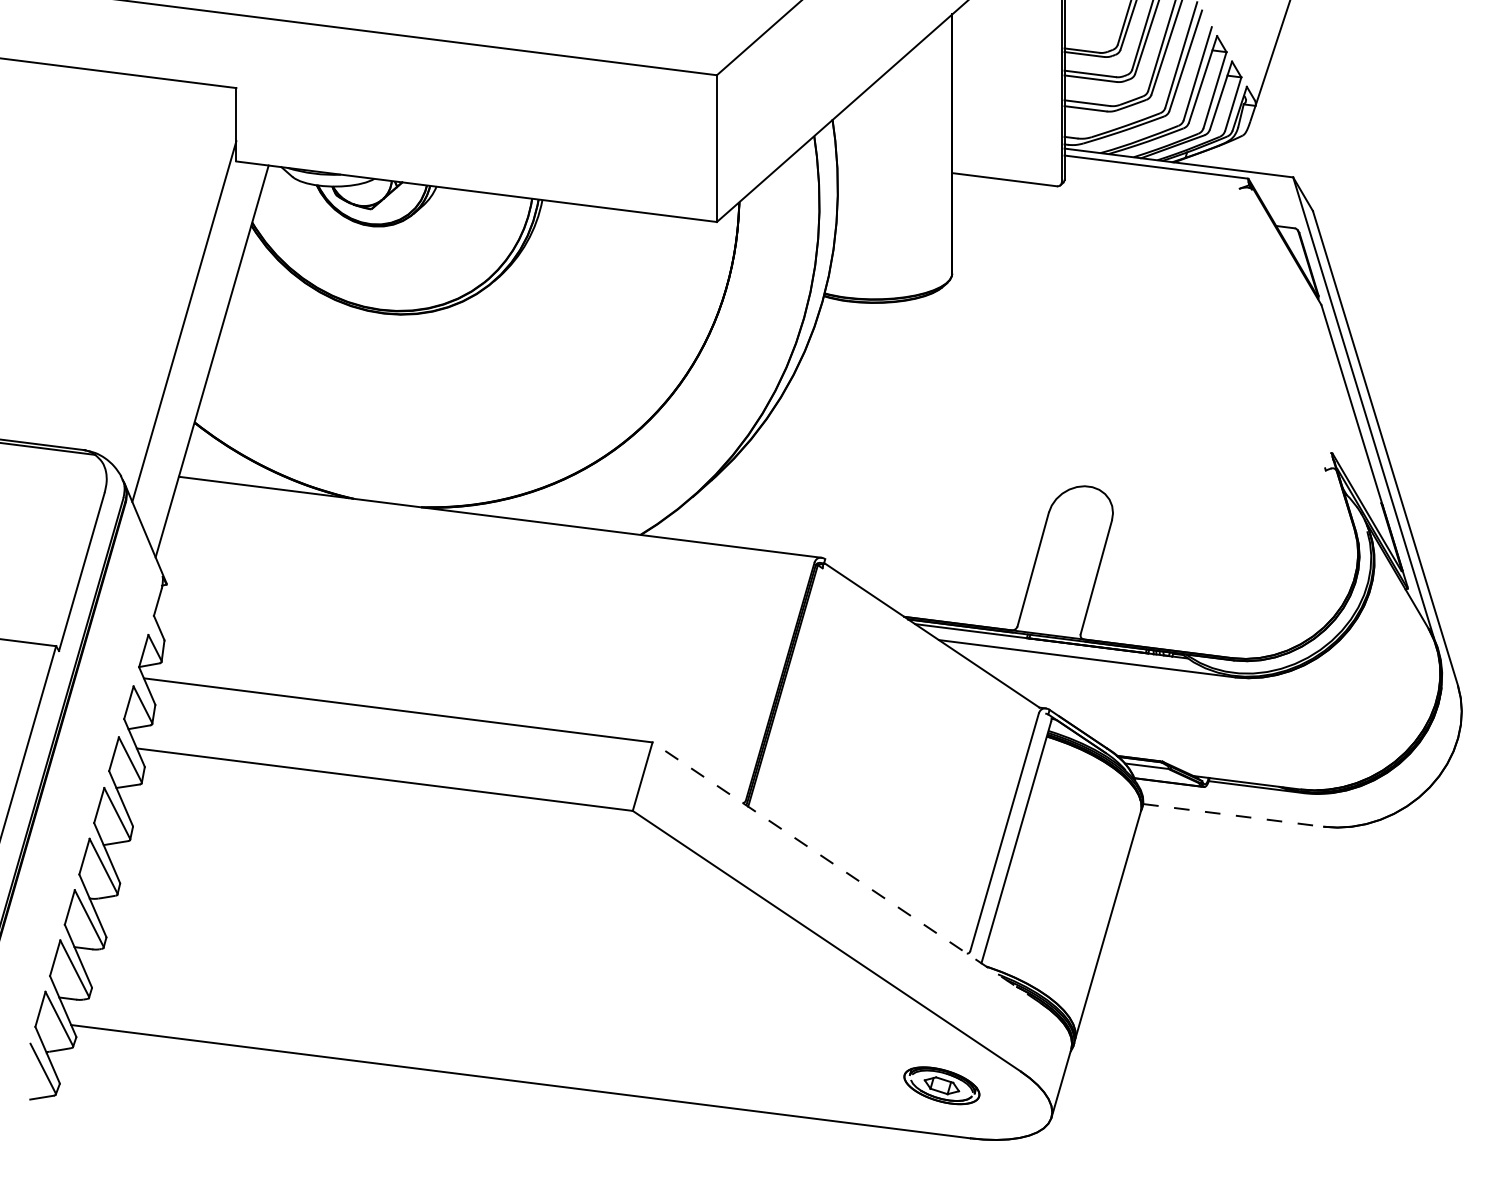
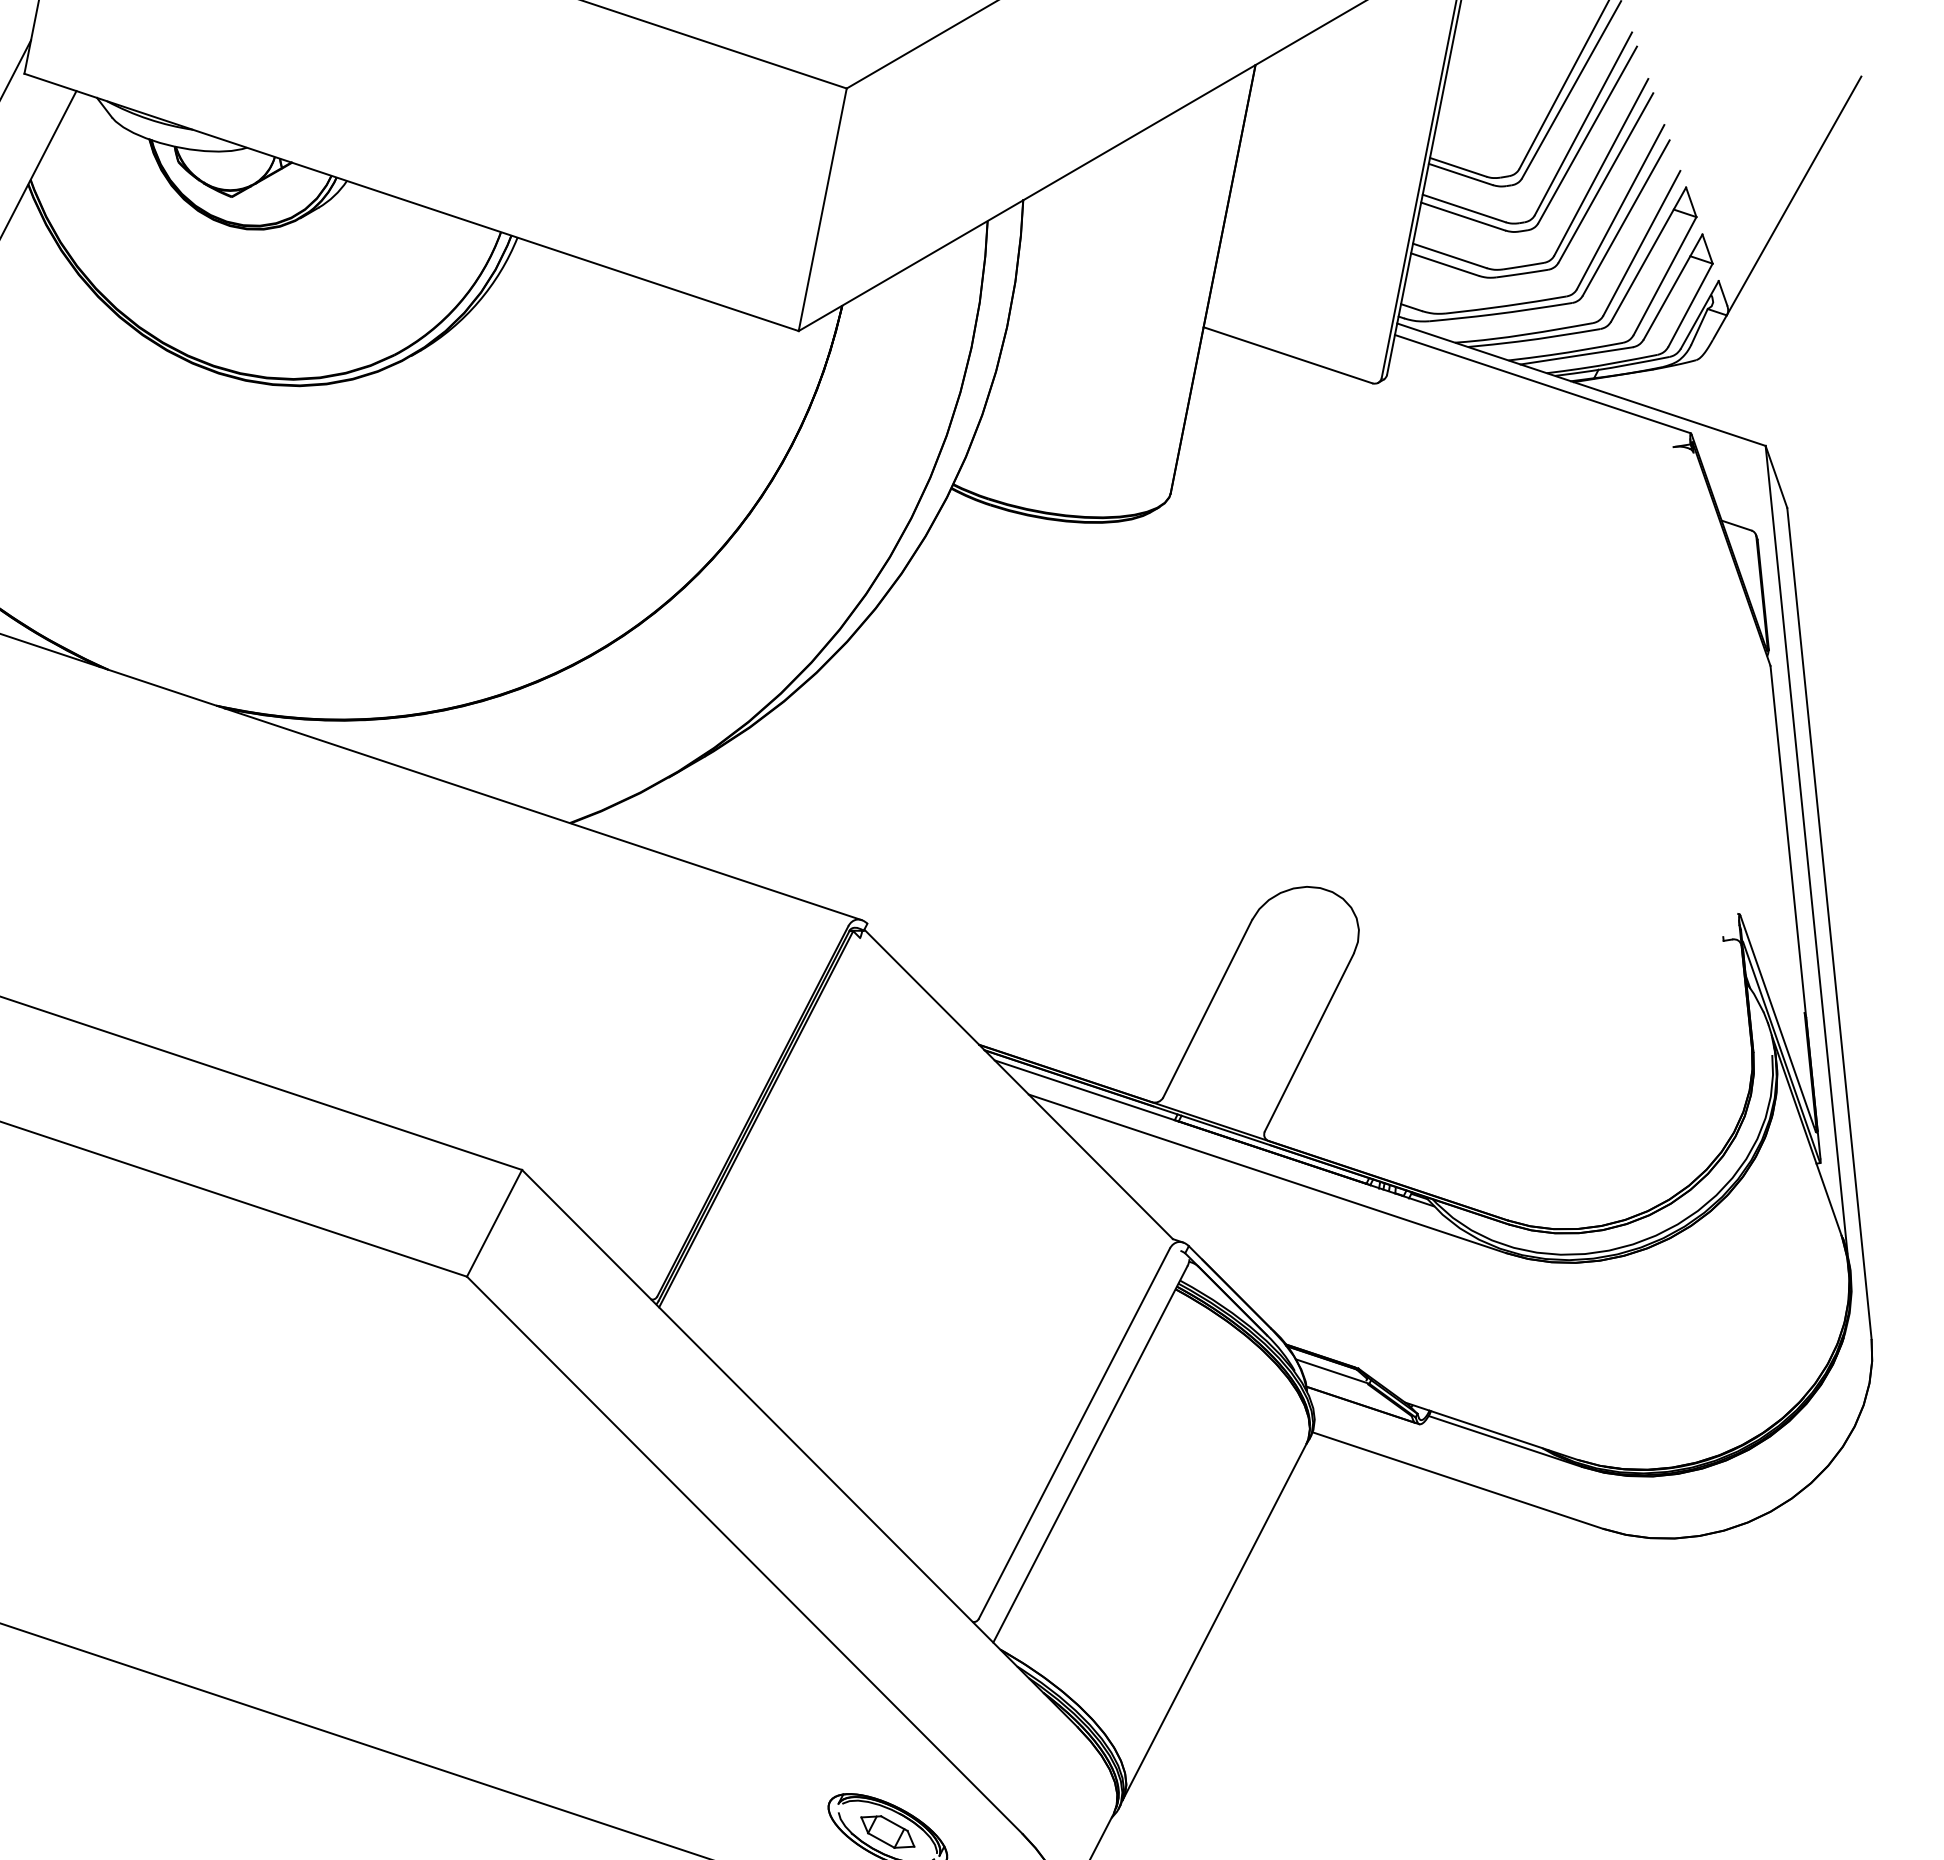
line: (1233, 815) -> (1458, 1480), dashed -> solid
line: (845, 872) -> (798, 1448), dashed -> solid

